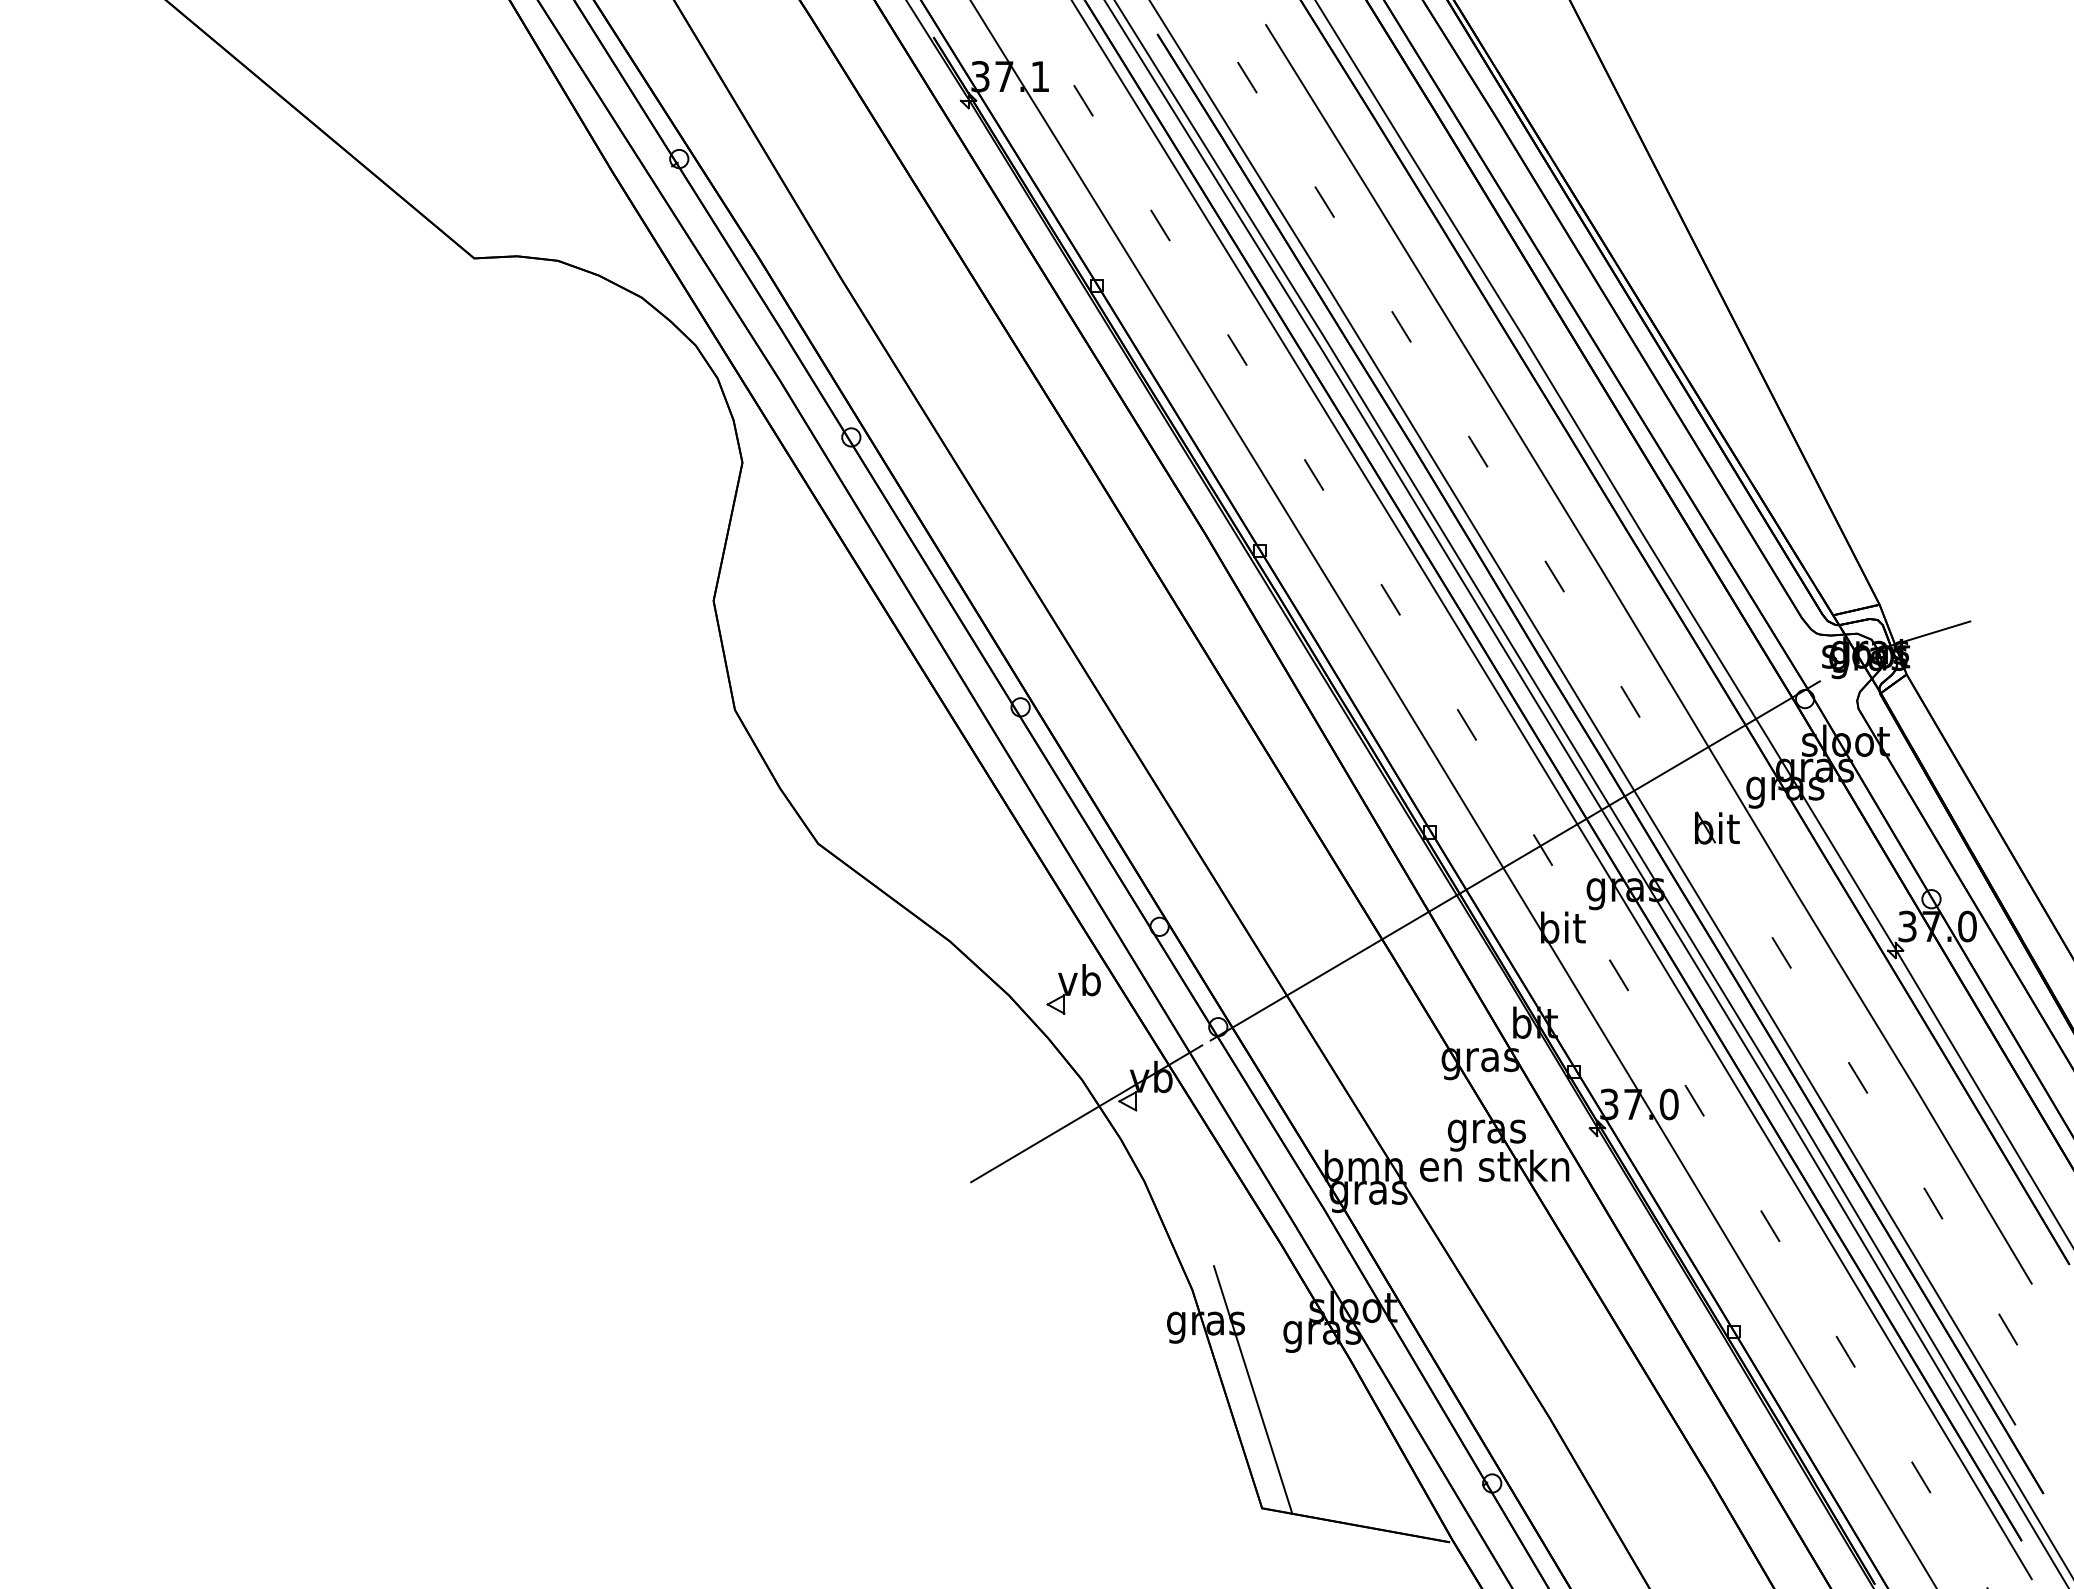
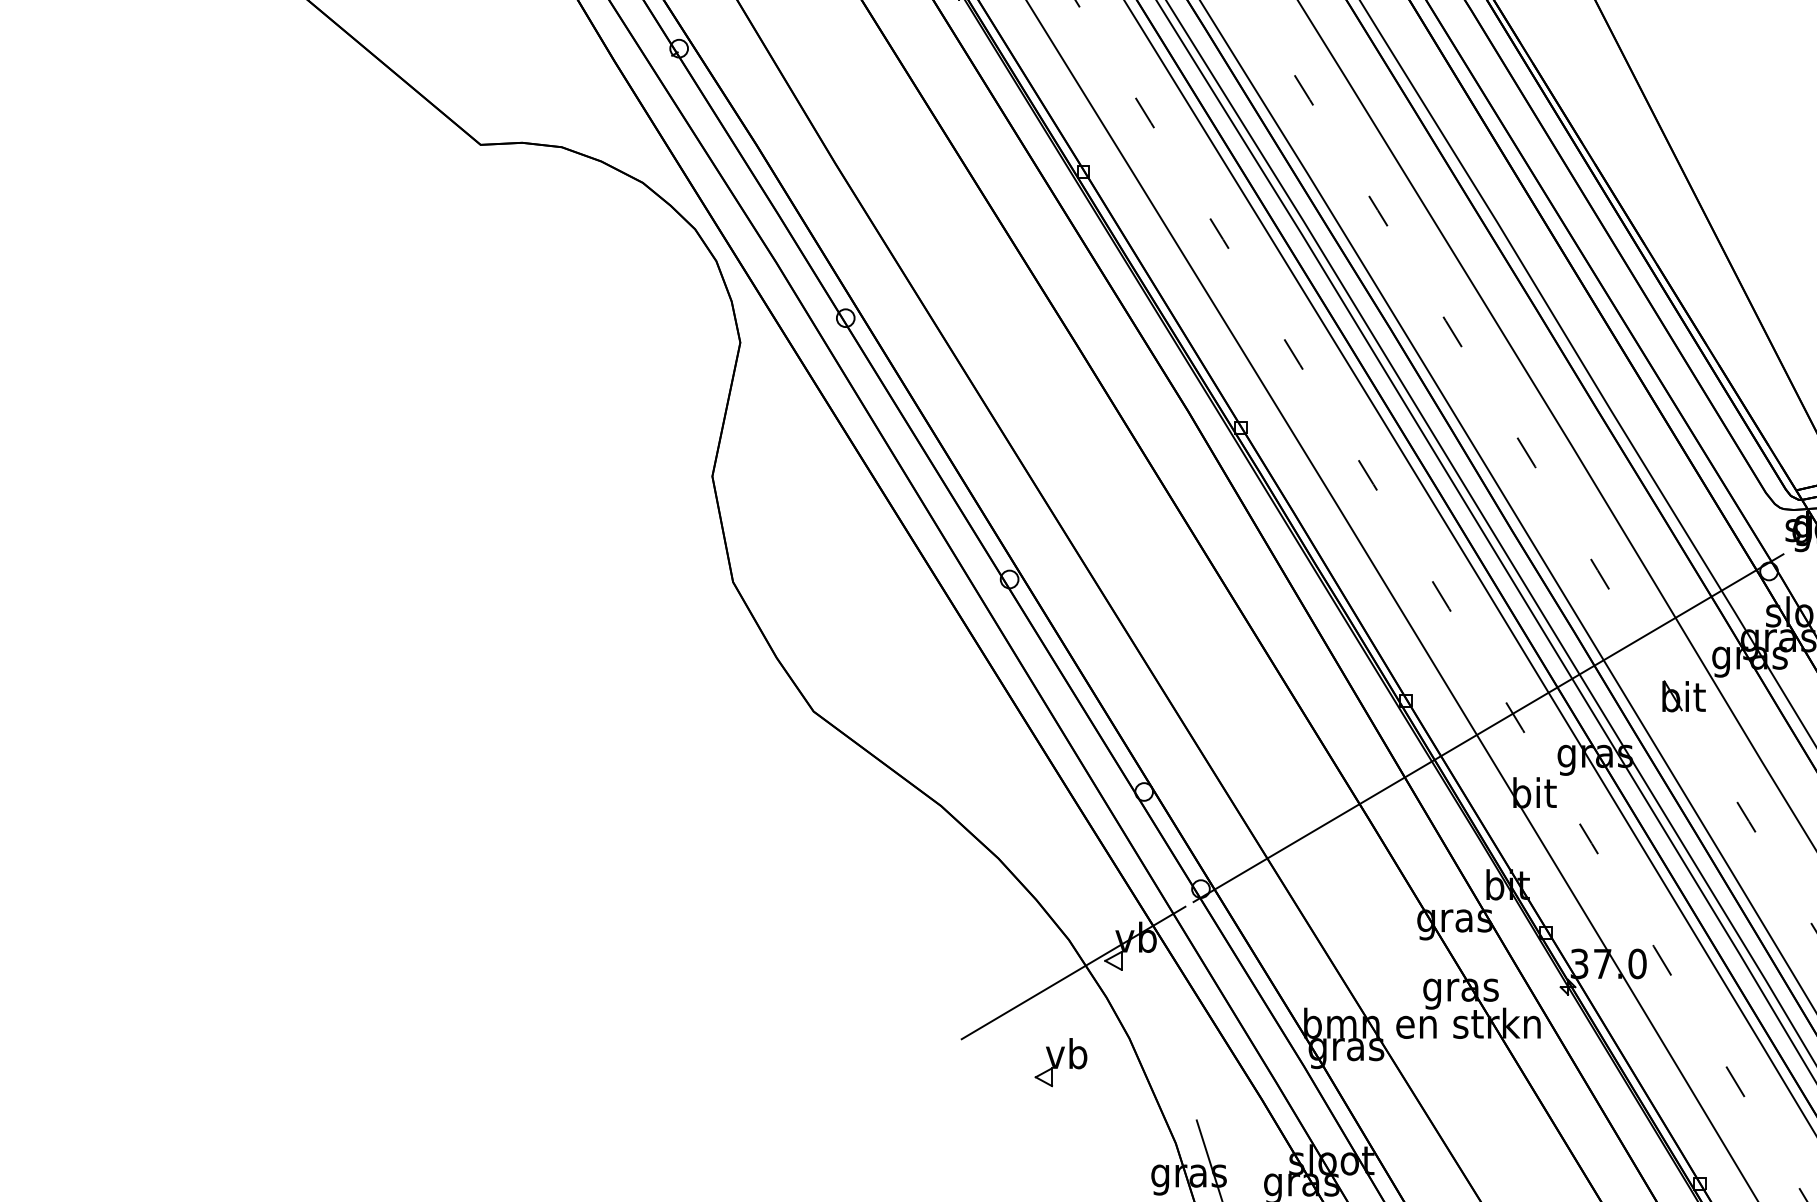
part: (1073, 989) -> (1060, 1062), moved

